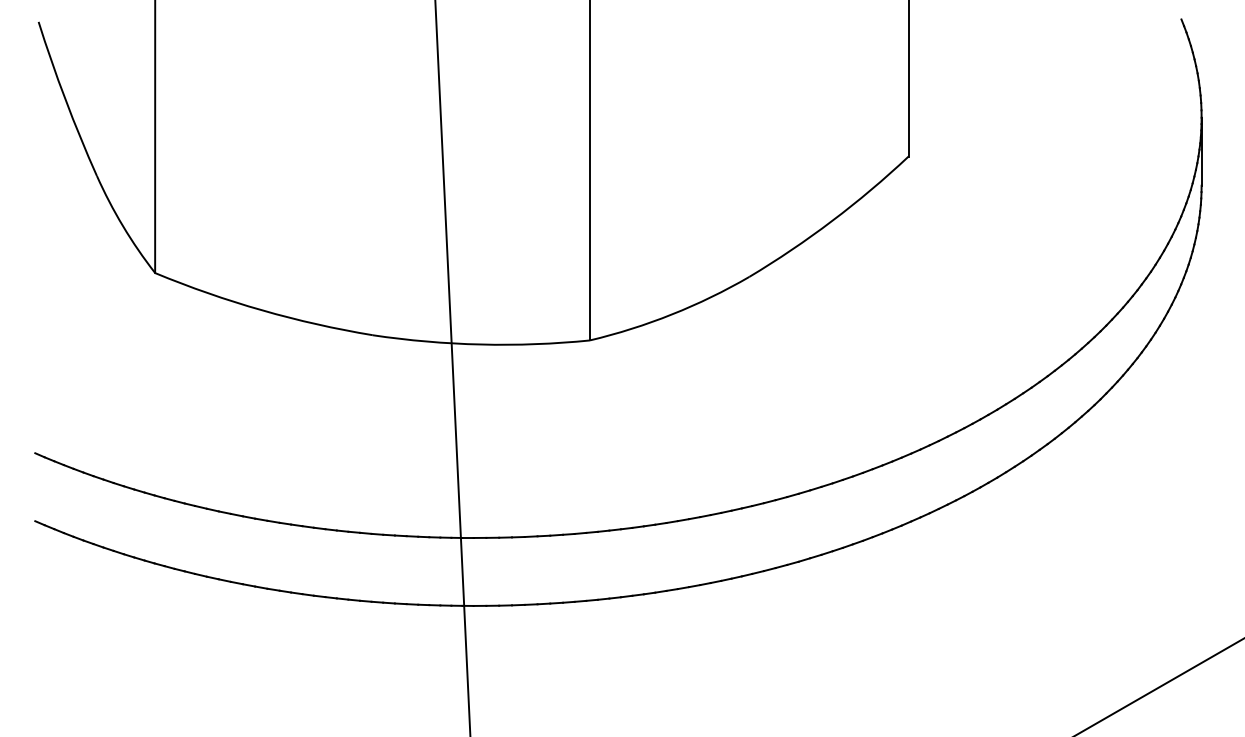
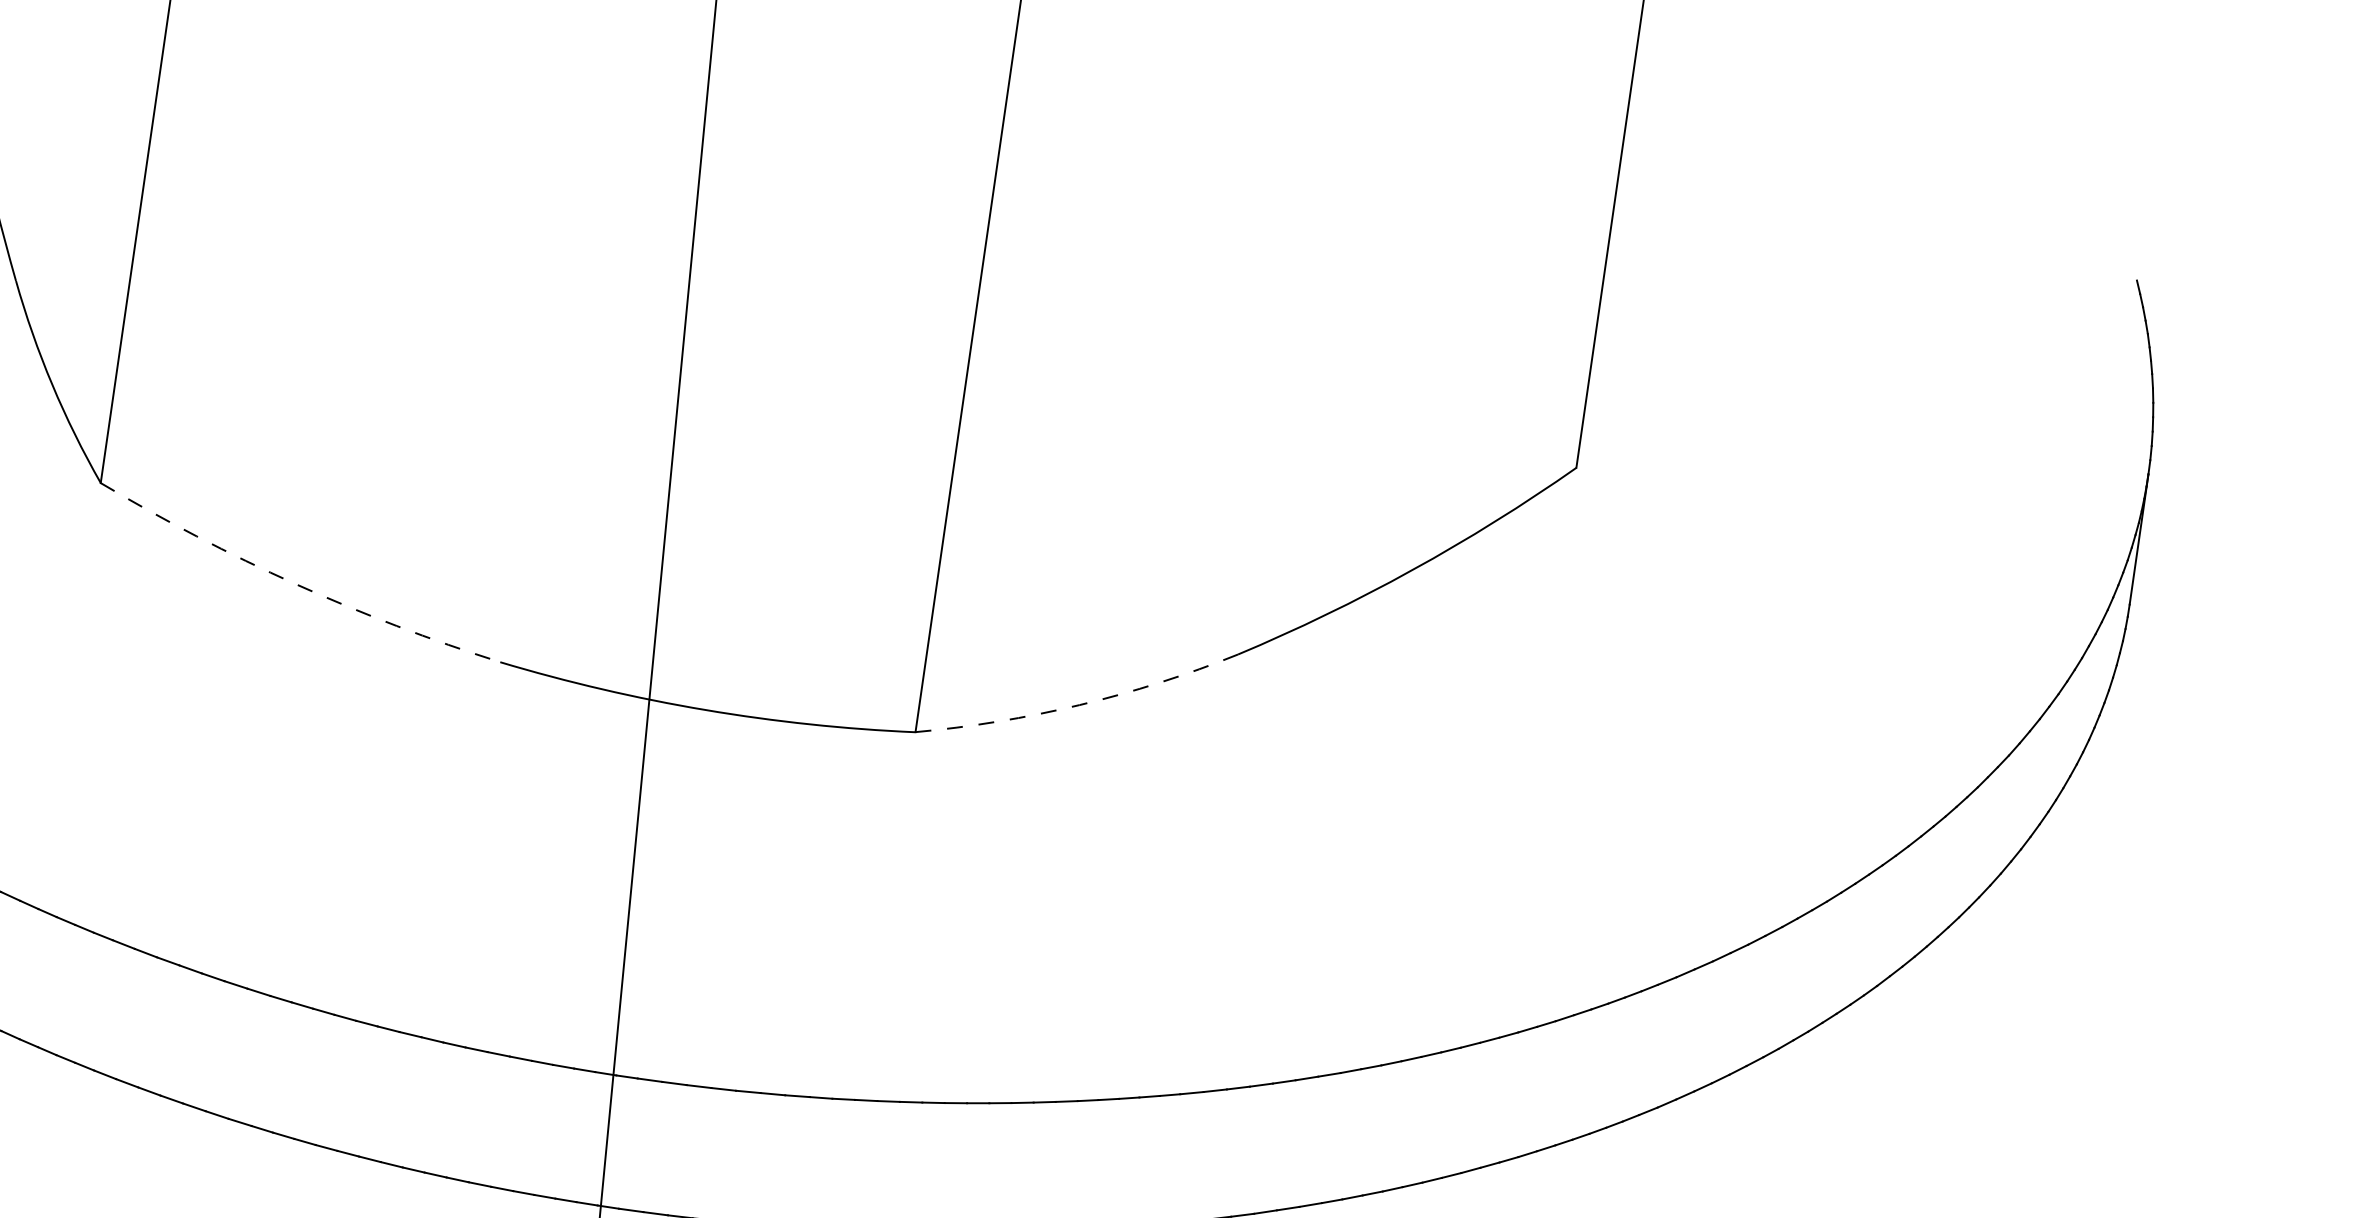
arc: (262, 310) -> (296, 584), solid -> dashed
arc: (672, 314) -> (1080, 705), solid -> dashed

